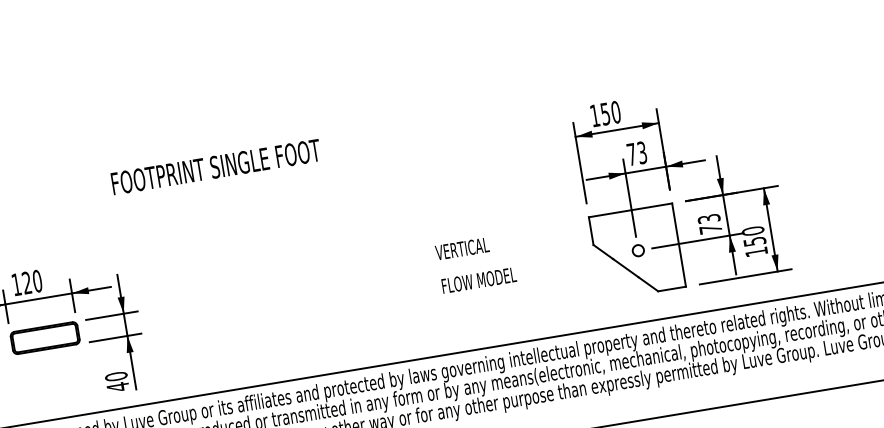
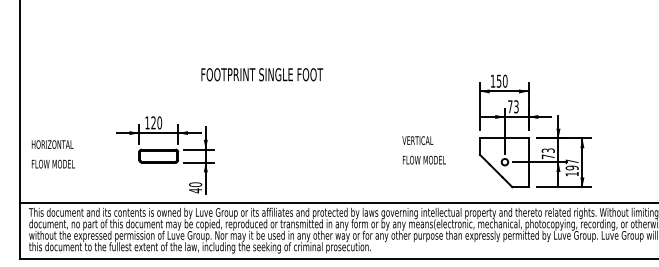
text: (216, 166) -> (262, 74), moved
text: (752, 235) -> (571, 164), 150 -> 197
text: (474, 264) -> (423, 150), moved

